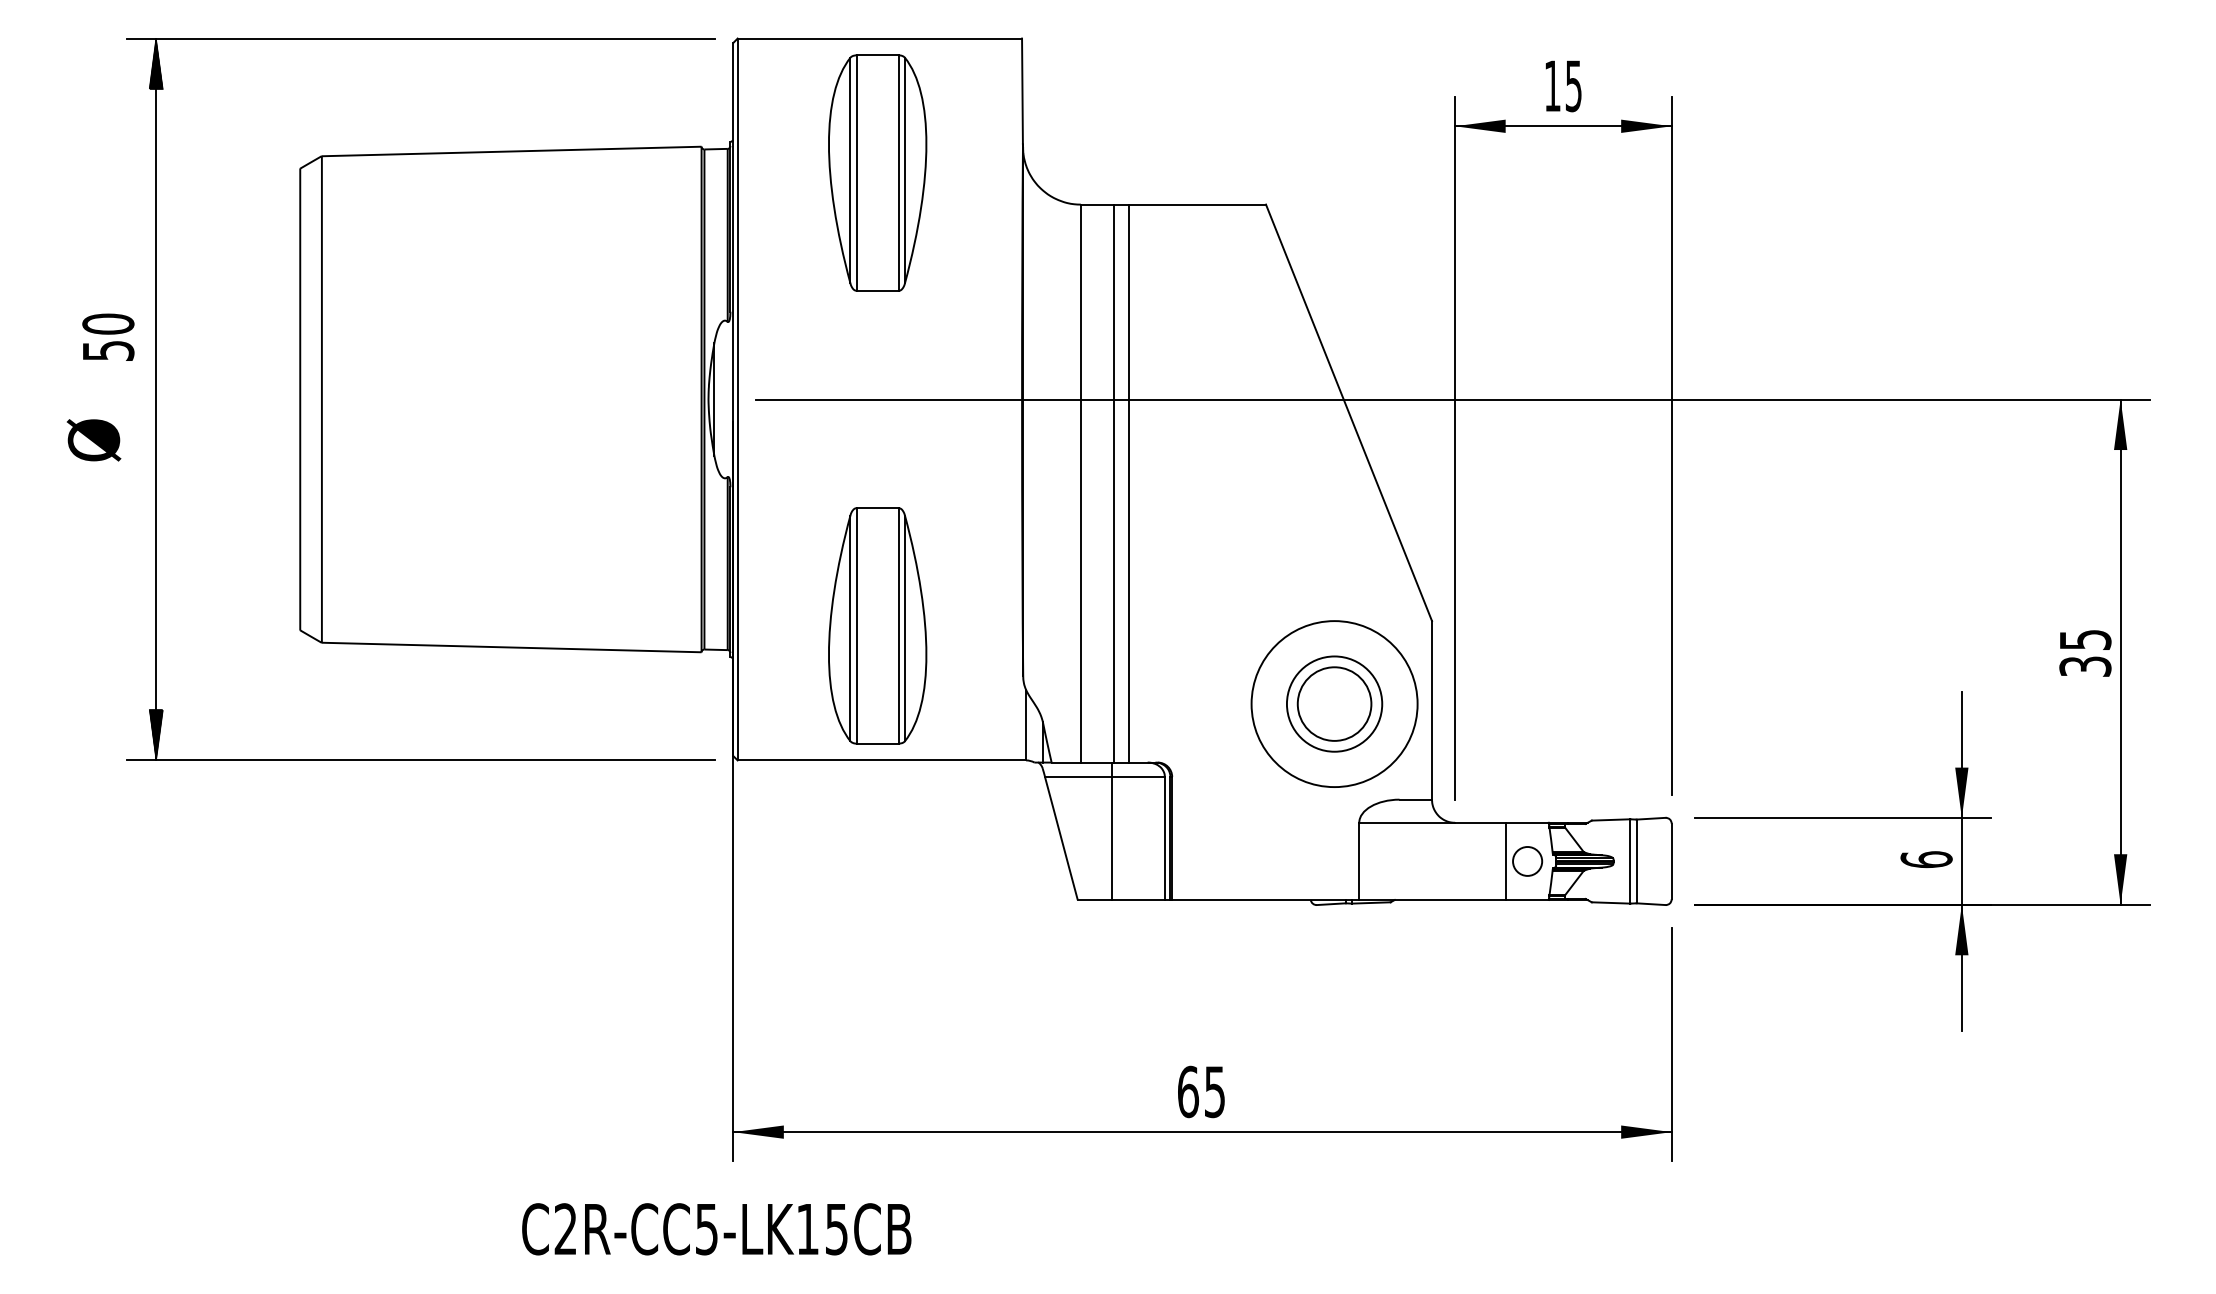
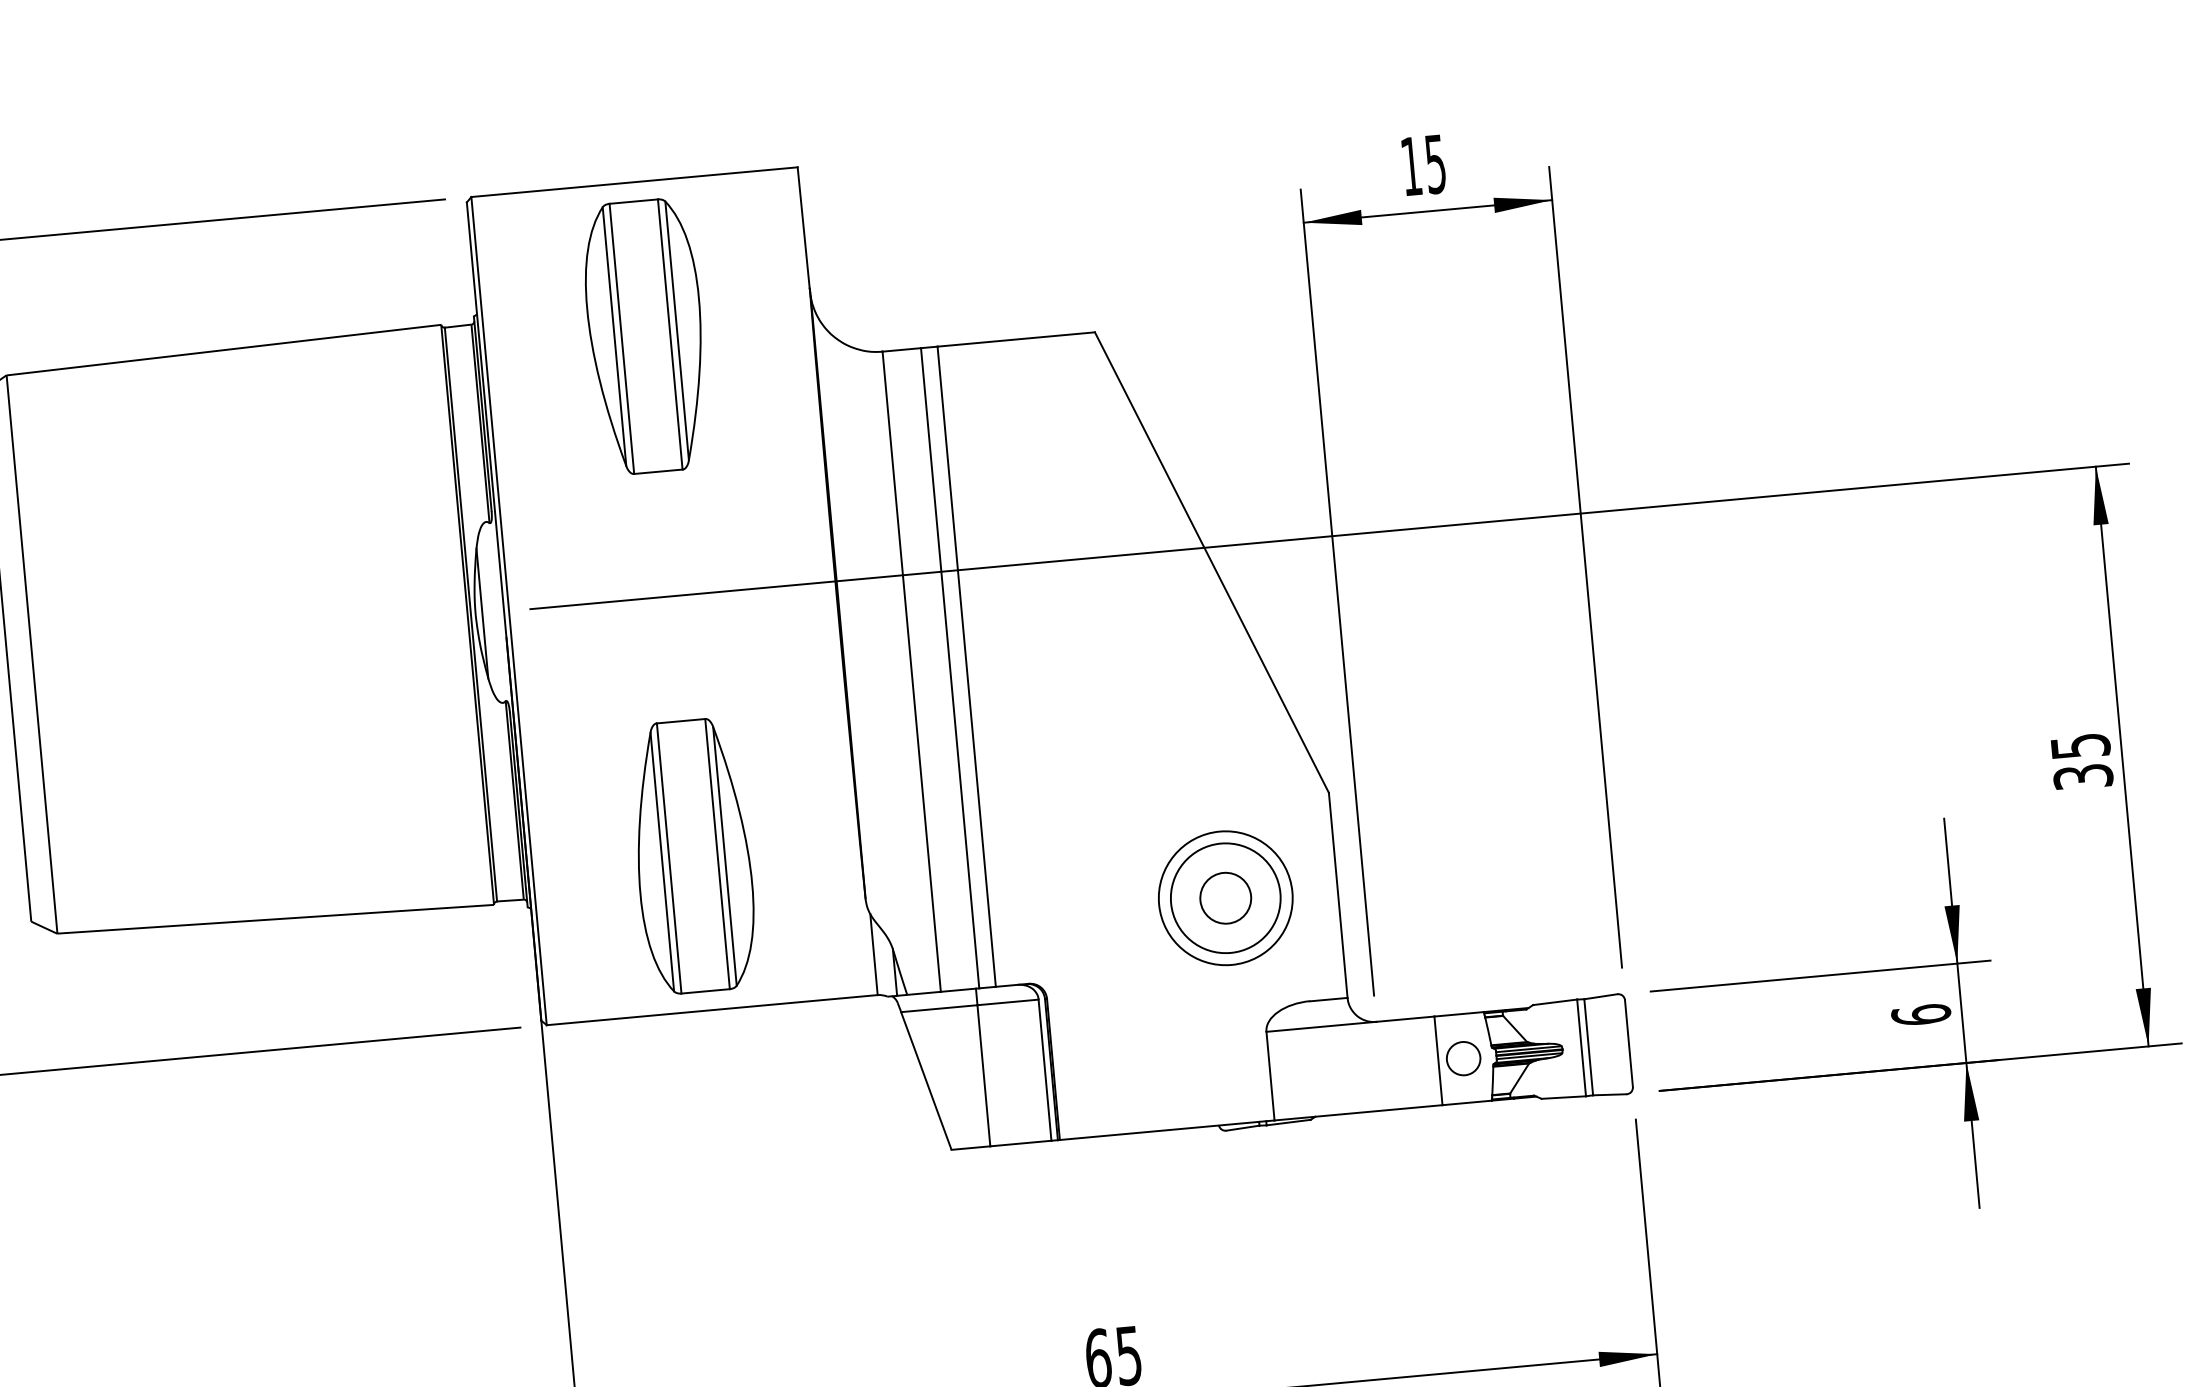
circle: (1334, 703) -> (1225, 897), size x0.6
circle: (1334, 704) -> (1225, 898), size x0.7

